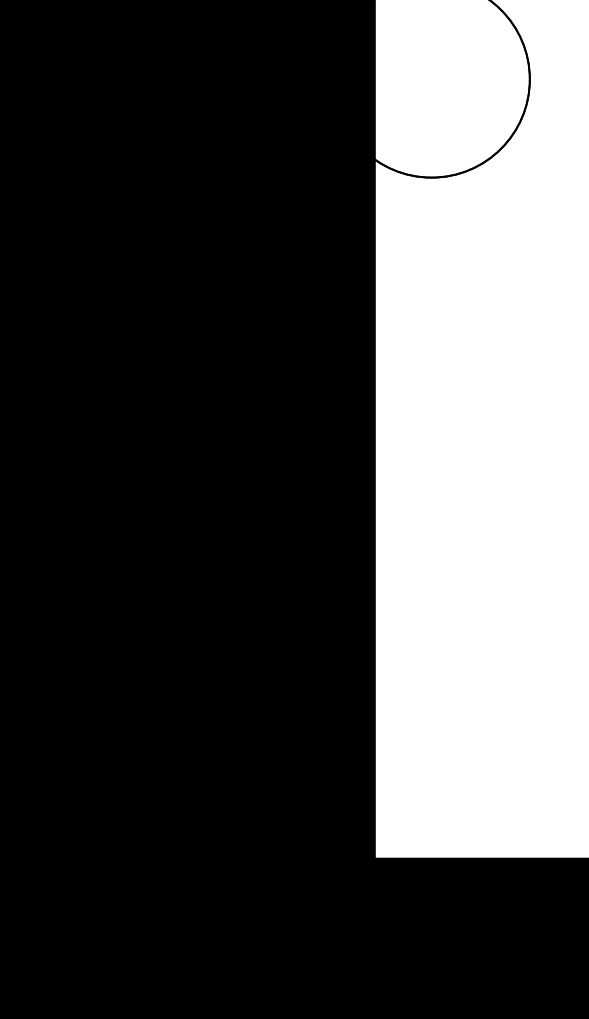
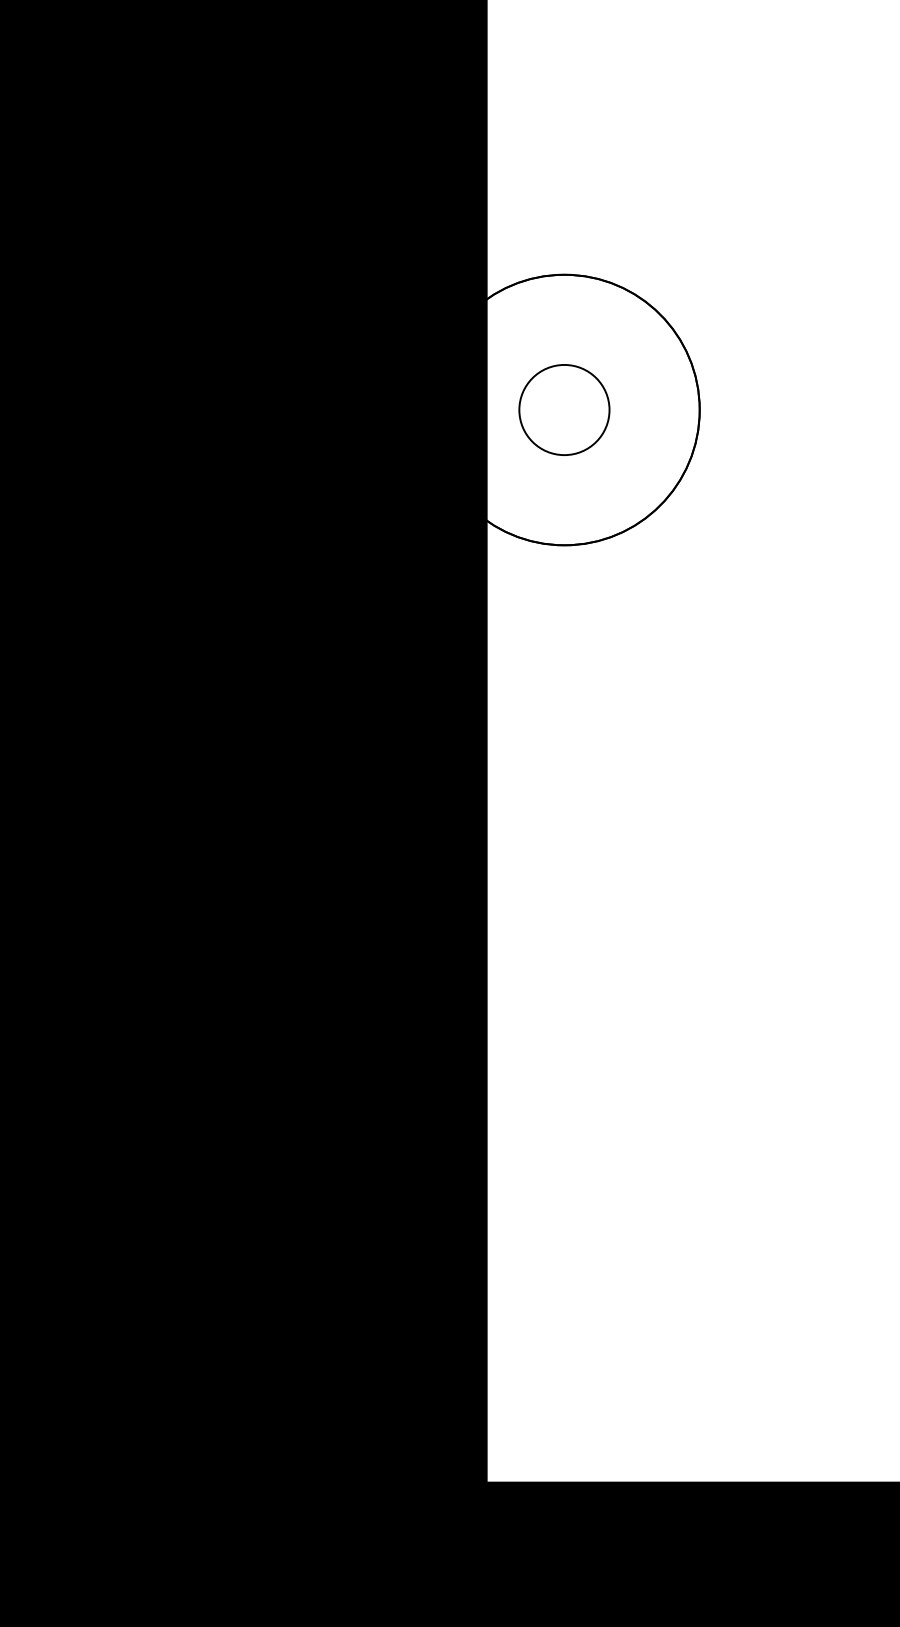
part: (431, 78) -> (564, 409), added

